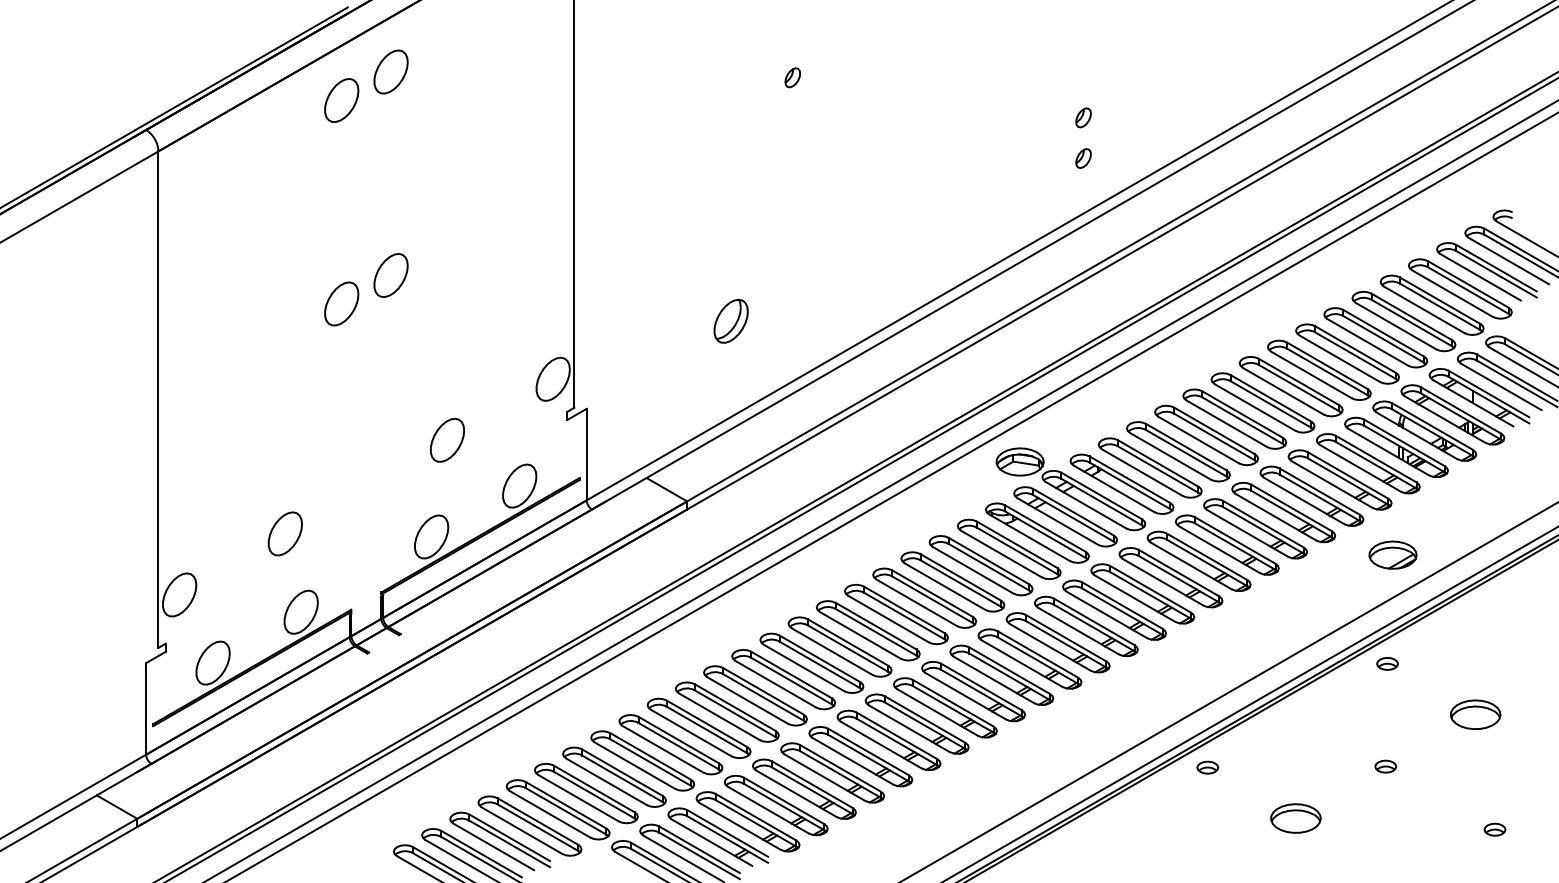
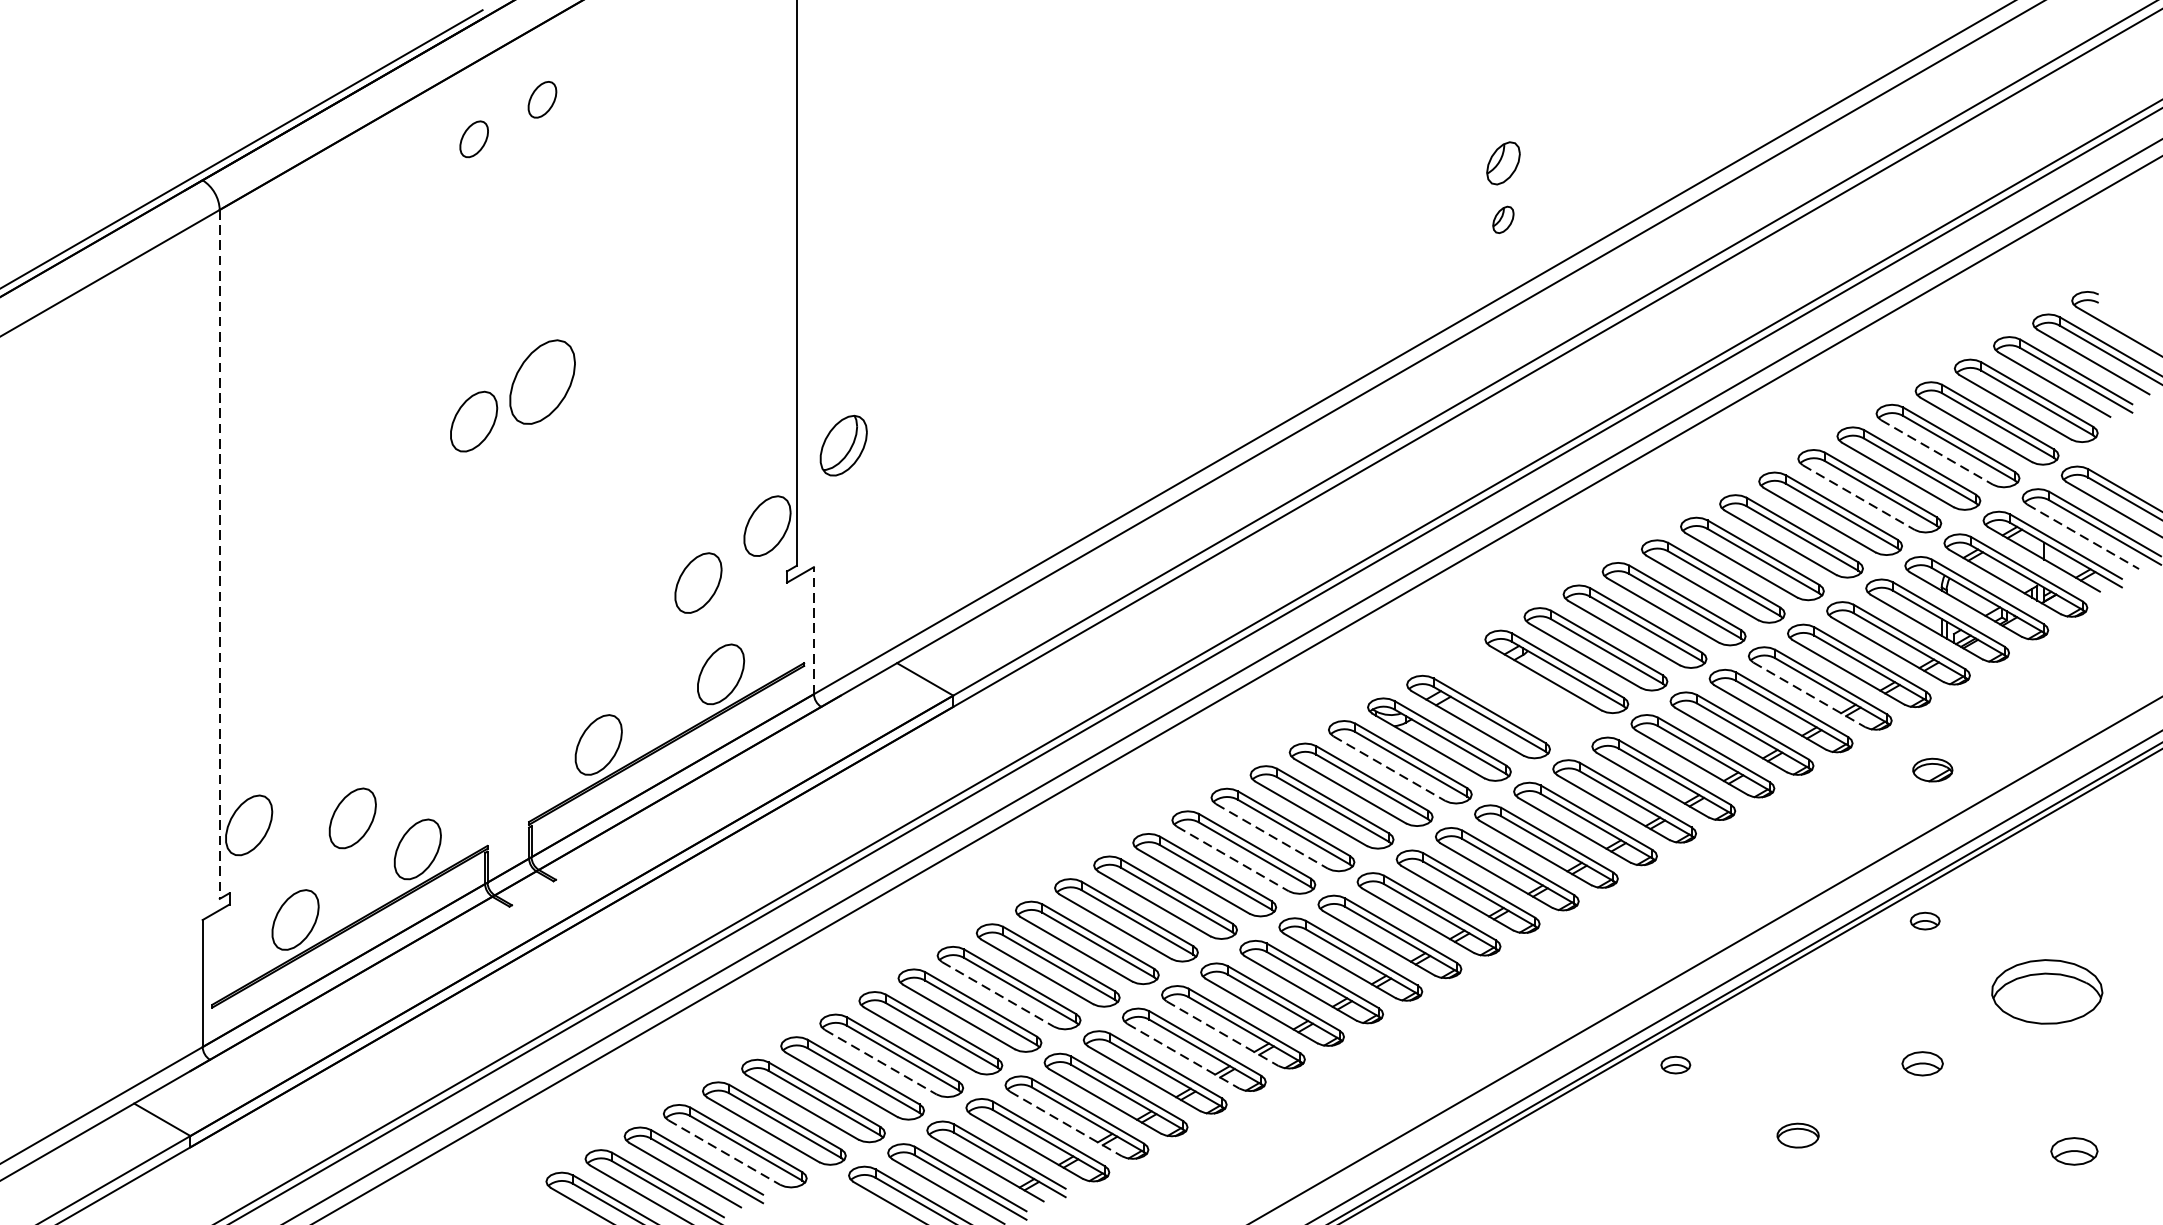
part: (390, 71) -> (541, 99), size x0.6
part: (792, 77) -> (1099, 107), removed
part: (341, 100) -> (473, 139), size x0.6
part: (1083, 117) -> (1503, 162), size x1.6
part: (390, 275) -> (541, 382), size x1.4
part: (730, 320) -> (842, 444), moved
line: (1396, 326) -> (1937, 452), solid -> dashed
line: (1339, 358) -> (1858, 497), solid -> dashed
line: (1501, 386) -> (2083, 536), solid -> dashed
line: (158, 400) -> (219, 555), solid -> dashed
part: (447, 439) -> (698, 581), moved
line: (586, 454) -> (813, 630), solid -> dashed
part: (1070, 489) -> (1485, 679), removed
line: (1303, 500) -> (1808, 694), solid -> dashed
part: (284, 533) -> (351, 817), moved
line: (1001, 553) -> (1389, 767), solid -> dashed
part: (1392, 554) -> (1932, 769), size x0.6
line: (916, 602) -> (1271, 835), solid -> dashed
line: (888, 619) -> (1232, 859), solid -> dashed
part: (1475, 714) -> (2047, 991), size x1.6
line: (719, 716) -> (998, 994), solid -> dashed
line: (881, 744) -> (1223, 1032), solid -> dashed
line: (852, 761) -> (1182, 1056), solid -> dashed
line: (634, 765) -> (880, 1062), solid -> dashed
part: (1385, 766) -> (1922, 1063), size x1.4
line: (768, 810) -> (1066, 1124), solid -> dashed
part: (1295, 818) -> (1797, 1135), size x0.6
part: (1494, 829) -> (2073, 1150), size x1.6
line: (522, 830) -> (724, 1152), solid -> dashed

